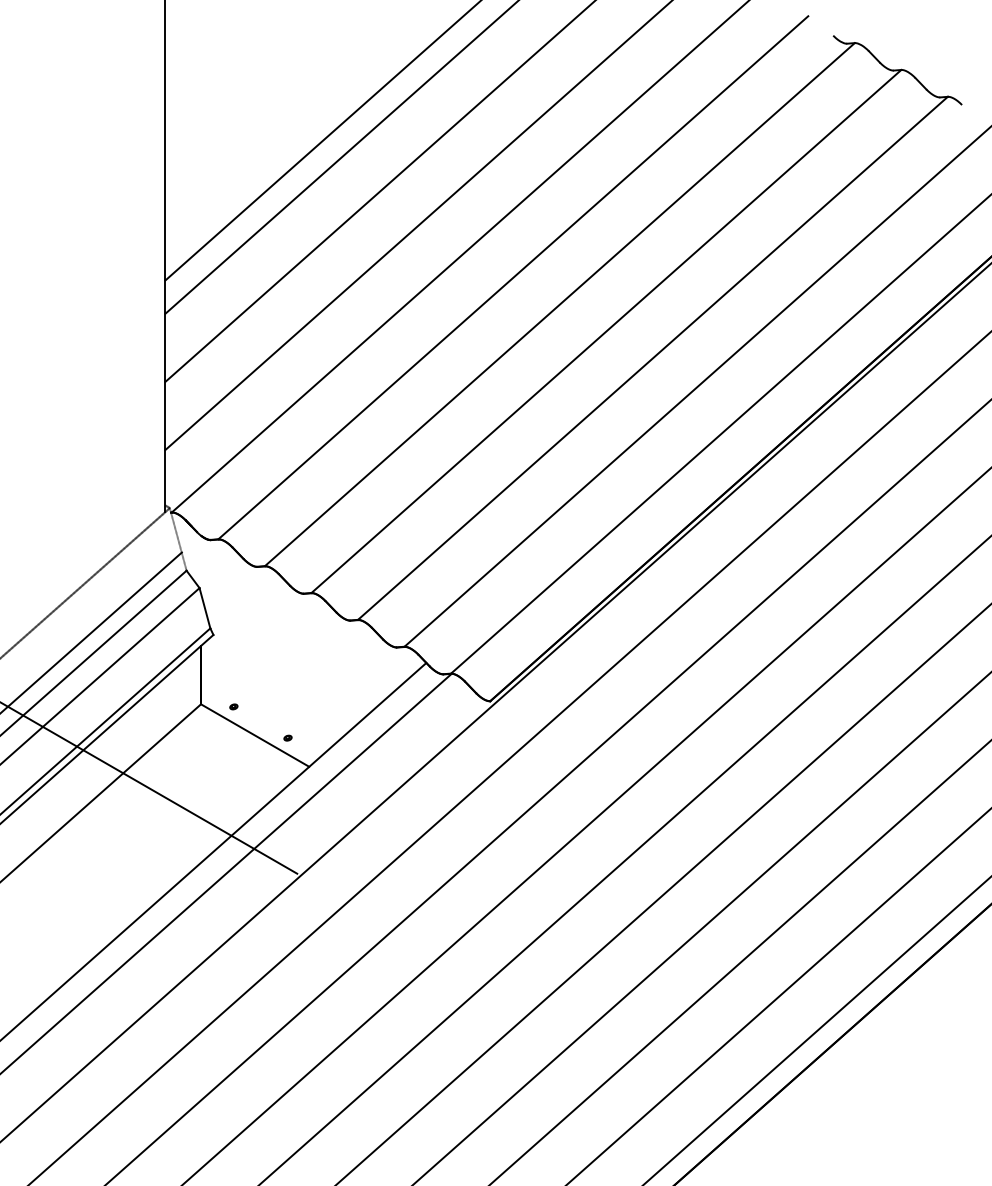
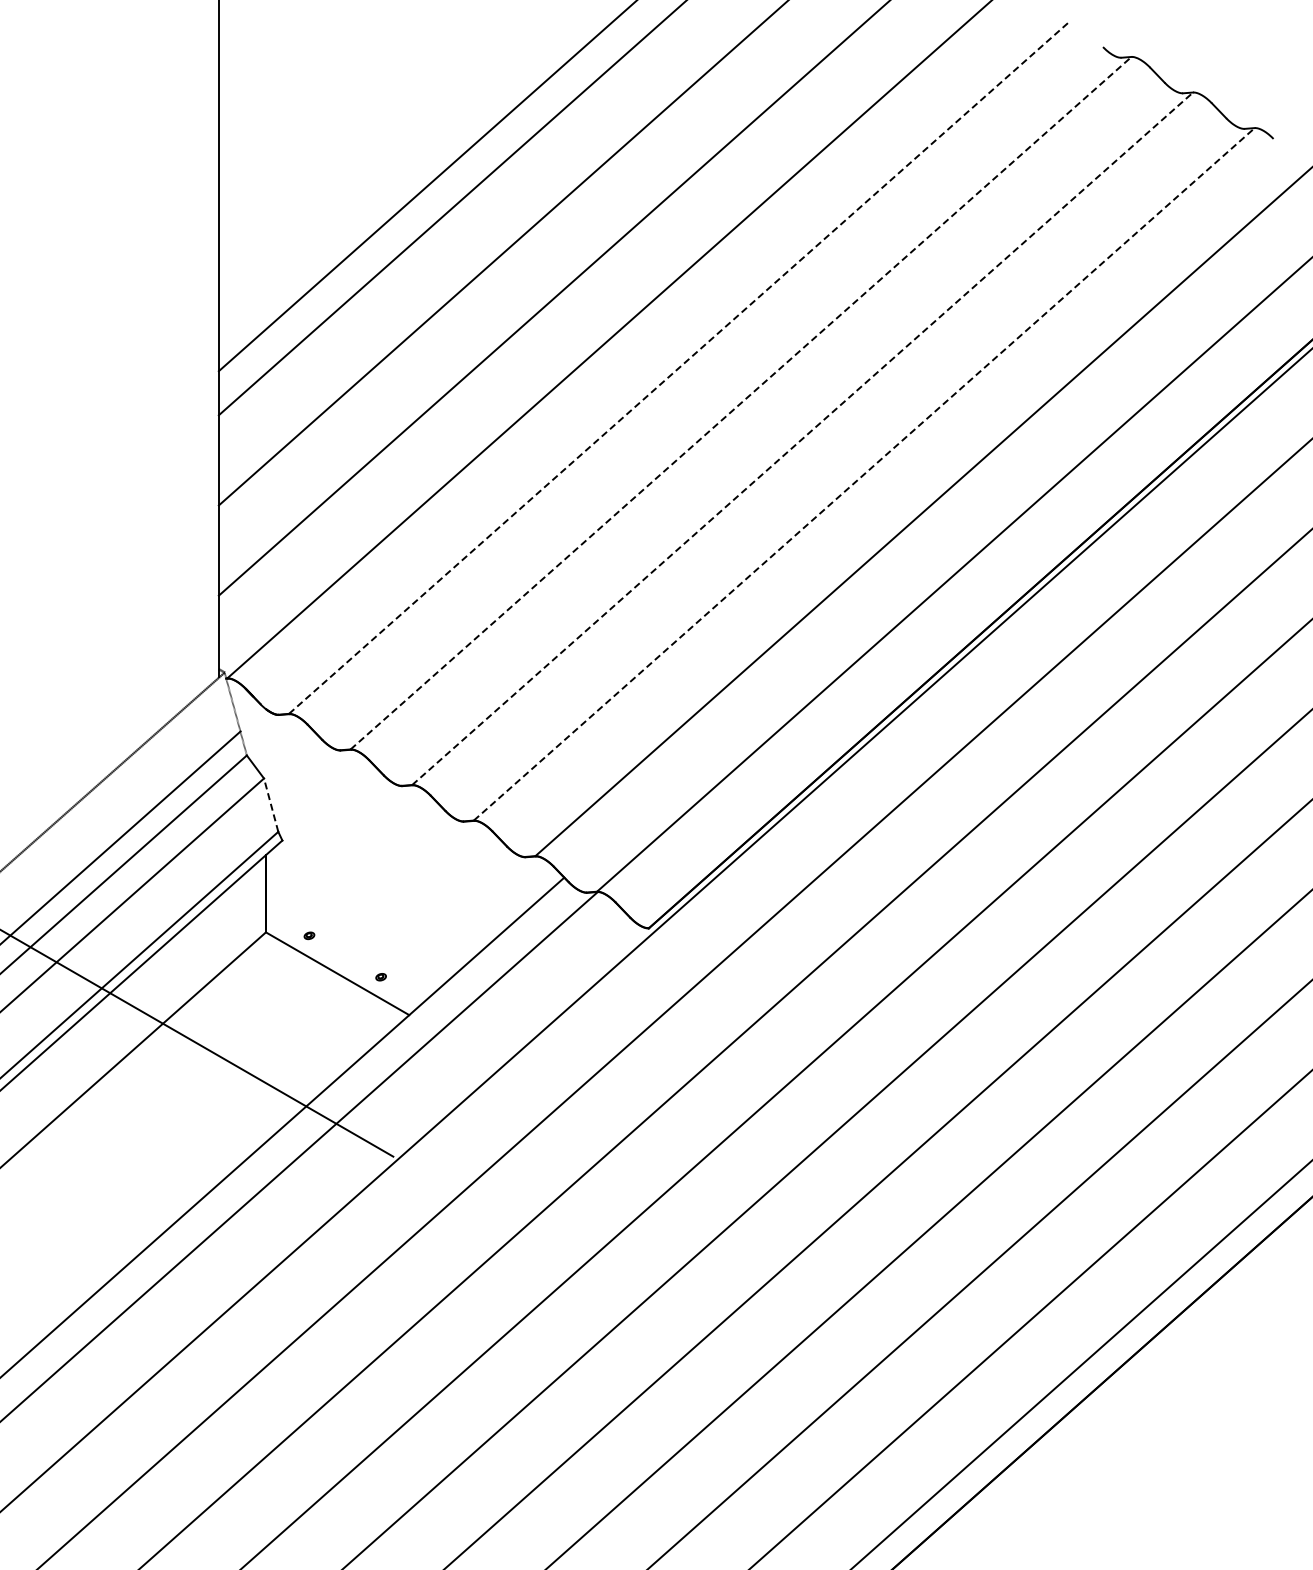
line: (513, 277) -> (679, 367), solid -> dashed
line: (560, 304) -> (741, 403), solid -> dashed
line: (606, 331) -> (802, 438), solid -> dashed
line: (653, 358) -> (864, 474), solid -> dashed
line: (205, 608) -> (271, 805), solid -> dashed

